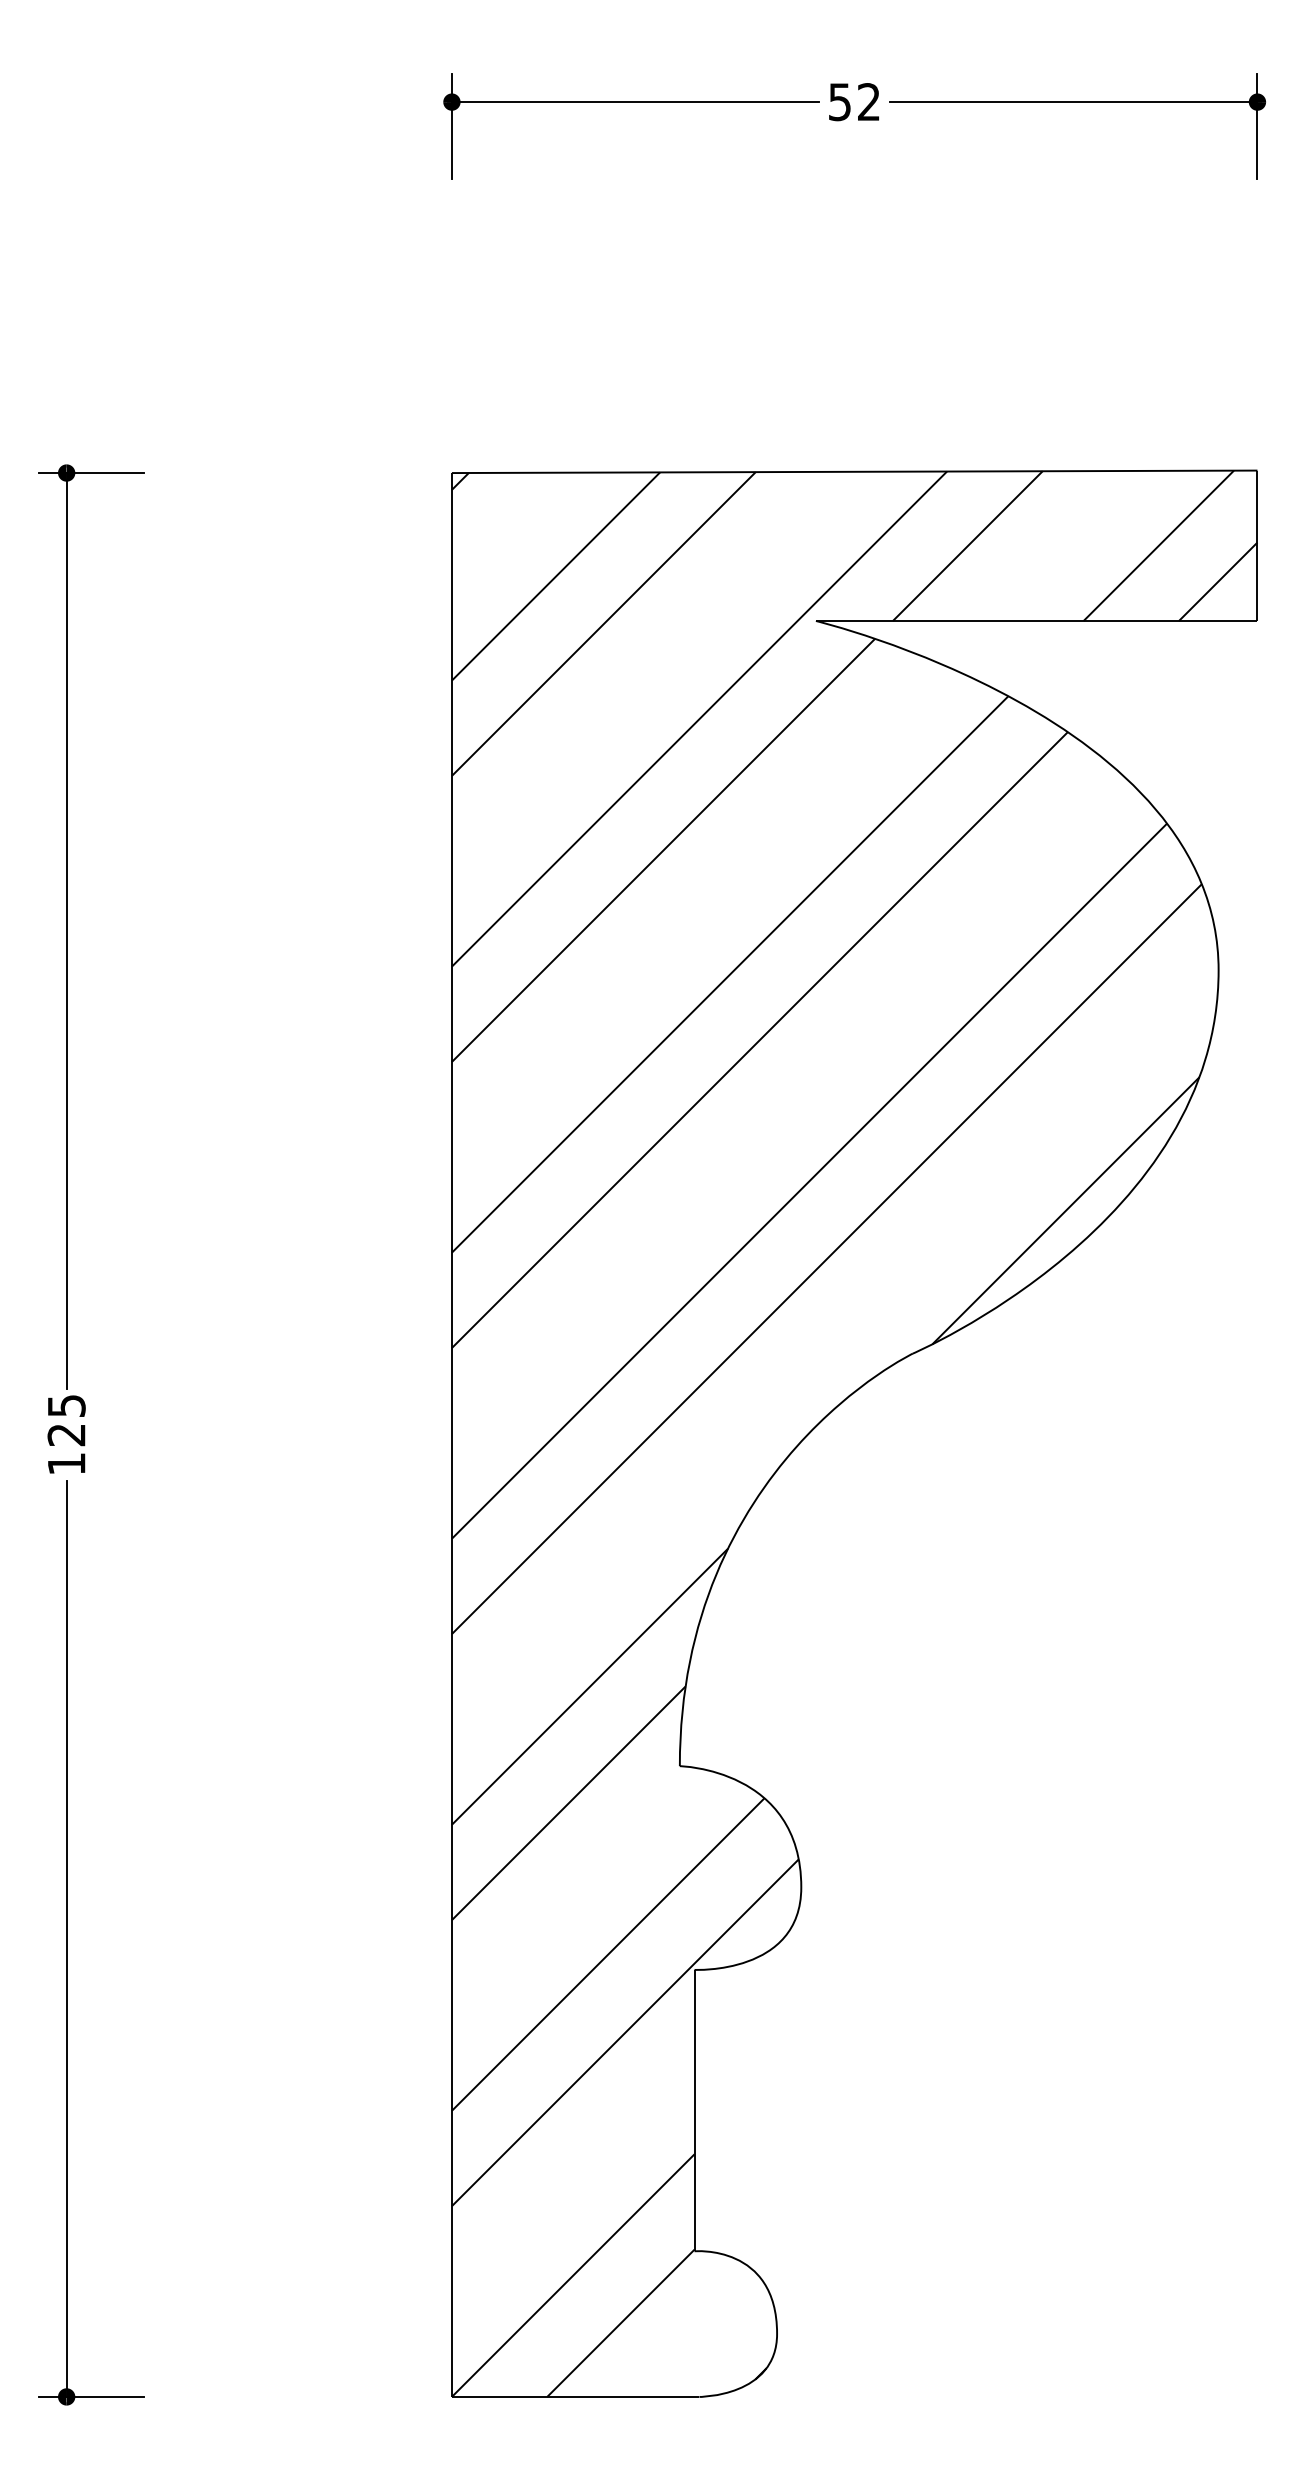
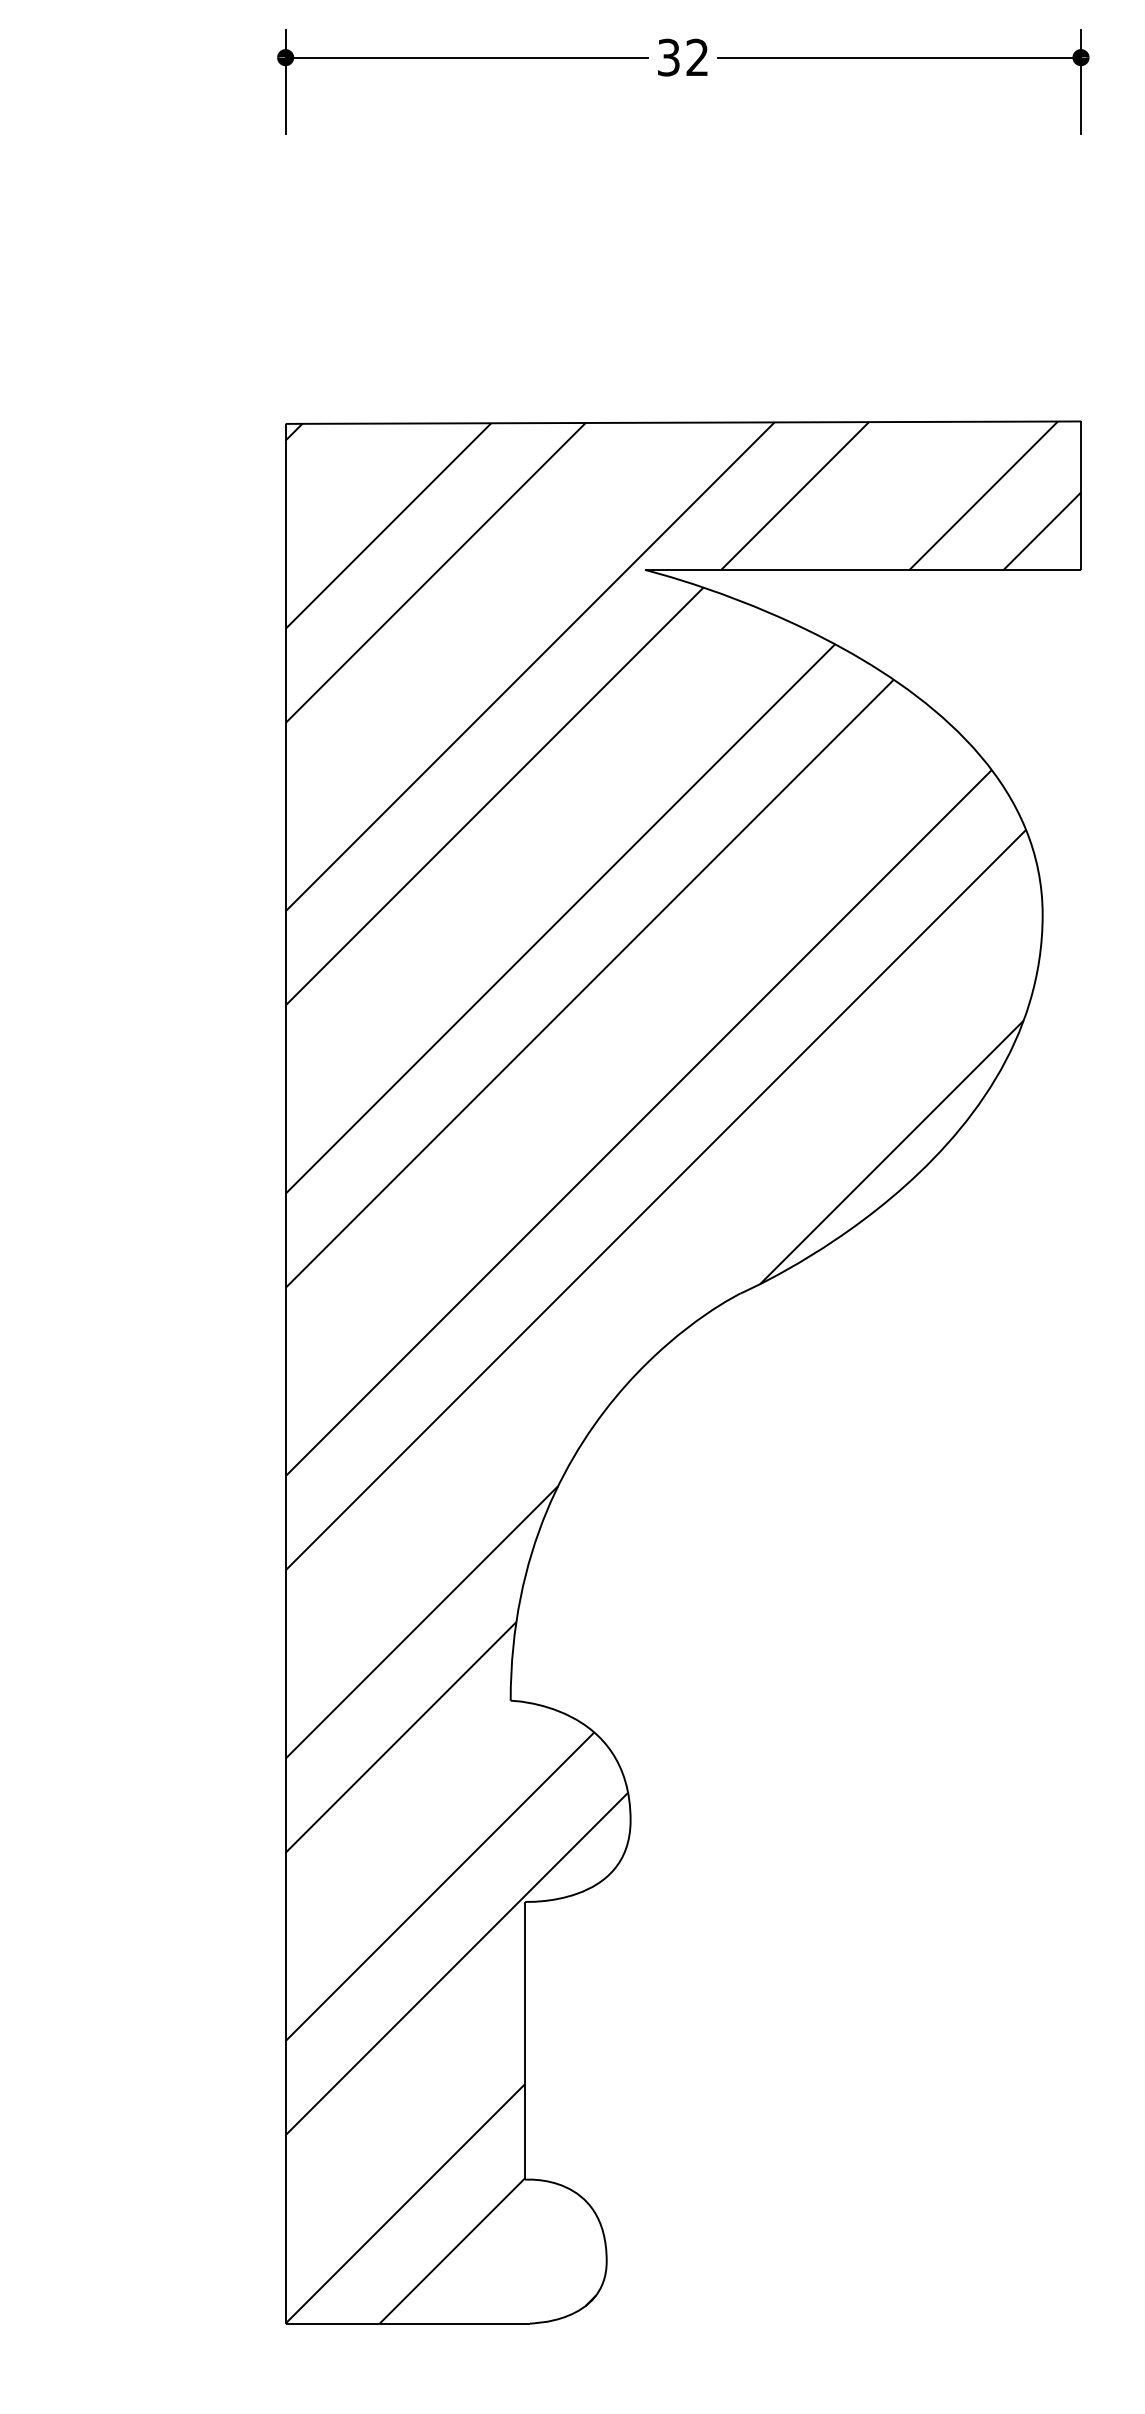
text: (839, 101) -> (668, 57), 52 -> 32

